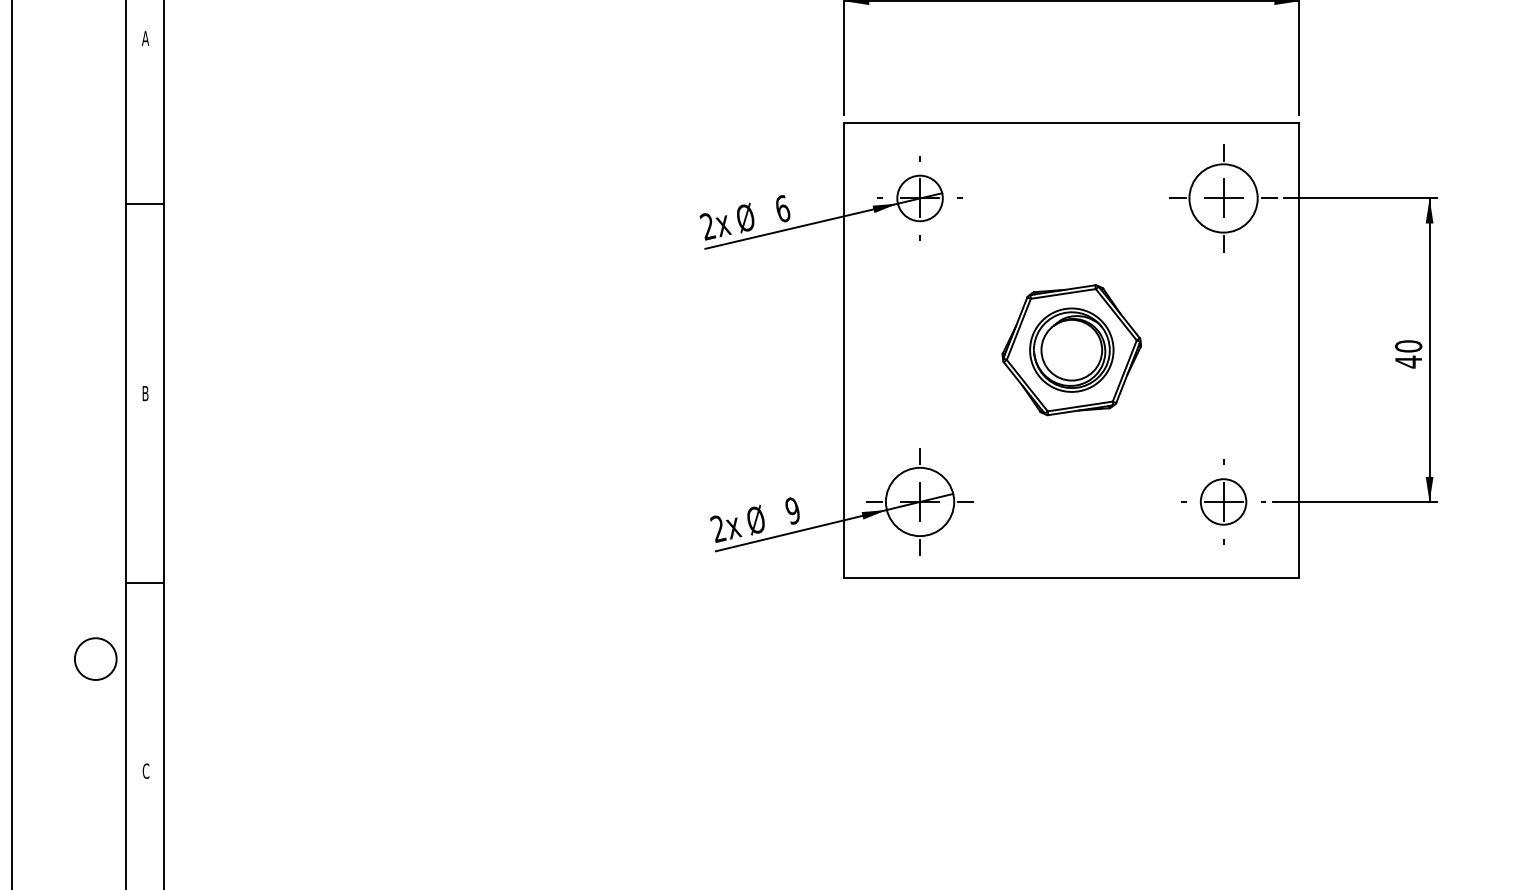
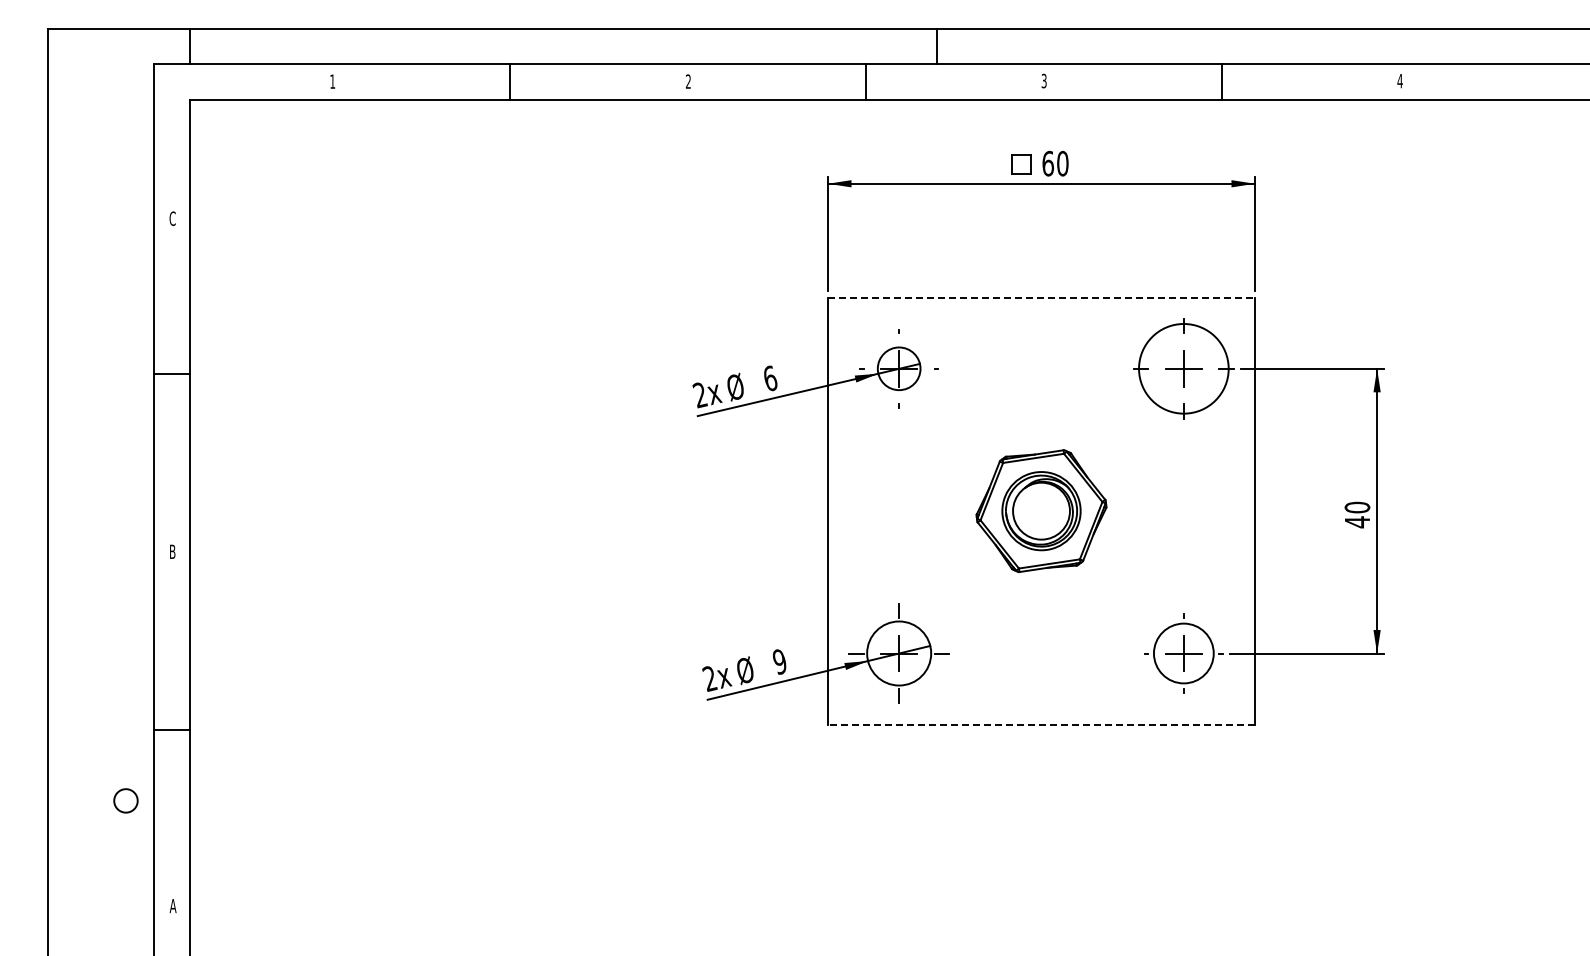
text: (145, 38) -> (172, 218), A -> C
line: (1071, 122) -> (1041, 297), solid -> dashed
circle: (1223, 198) -> (1183, 368), size x1.4
circle: (1223, 501) -> (1183, 653), size x1.4
line: (1071, 577) -> (1041, 724), solid -> dashed
circle: (95, 658) -> (125, 800), size x0.6
text: (145, 770) -> (172, 905), C -> A

